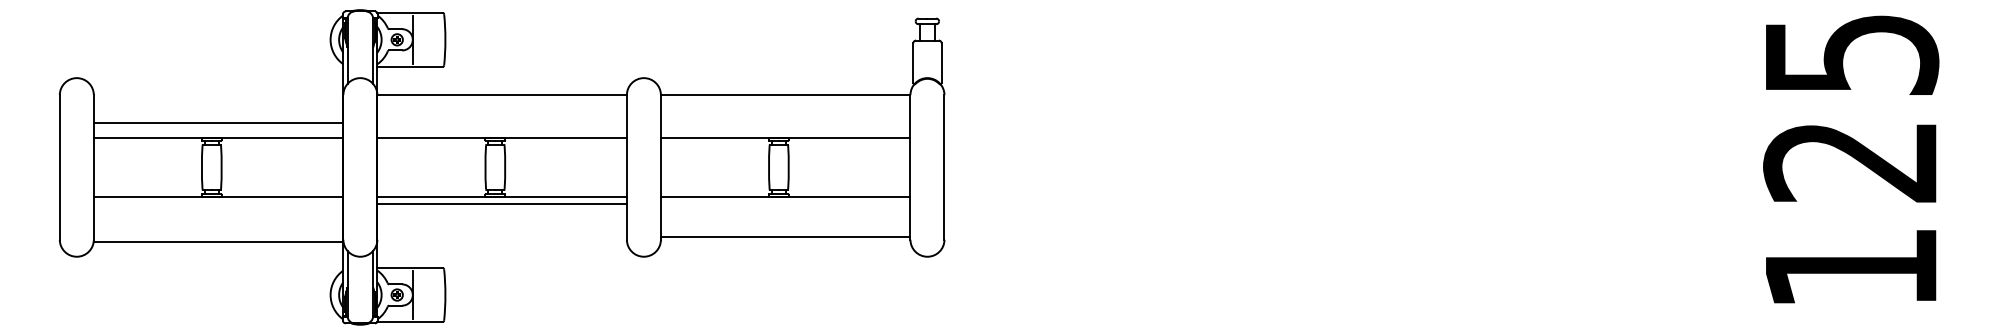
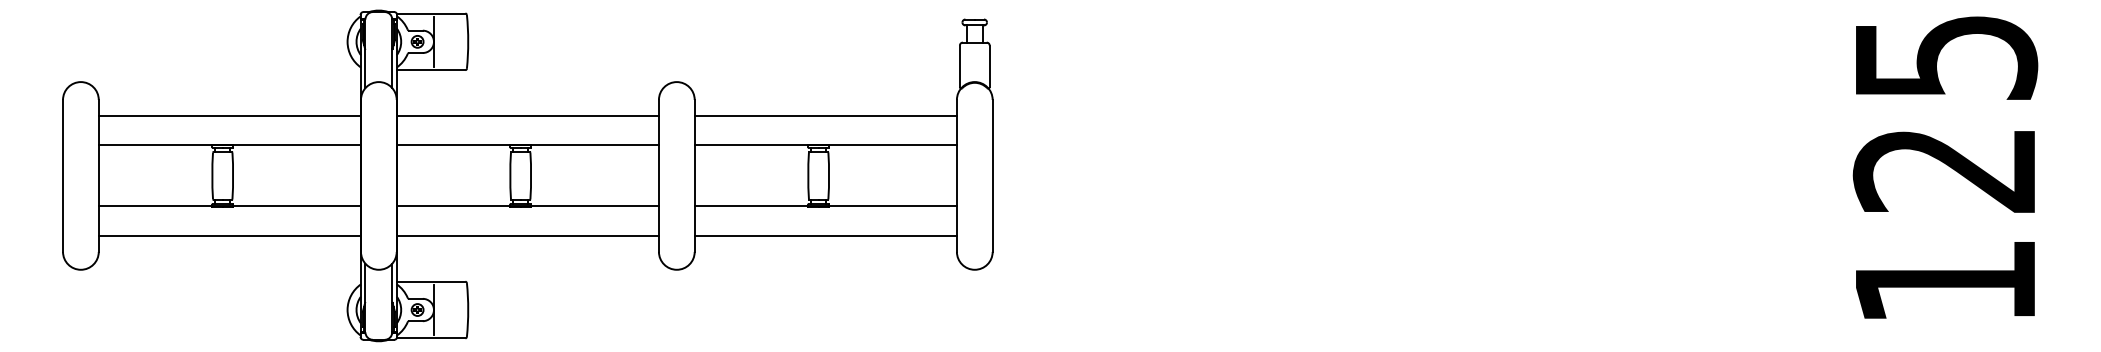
line: (501, 94) -> (527, 115), moved
line: (785, 94) -> (825, 115), moved
line: (218, 123) -> (229, 115), moved
line: (501, 204) -> (527, 236), moved
line: (785, 237) -> (825, 236), moved
line: (218, 242) -> (229, 236), moved

